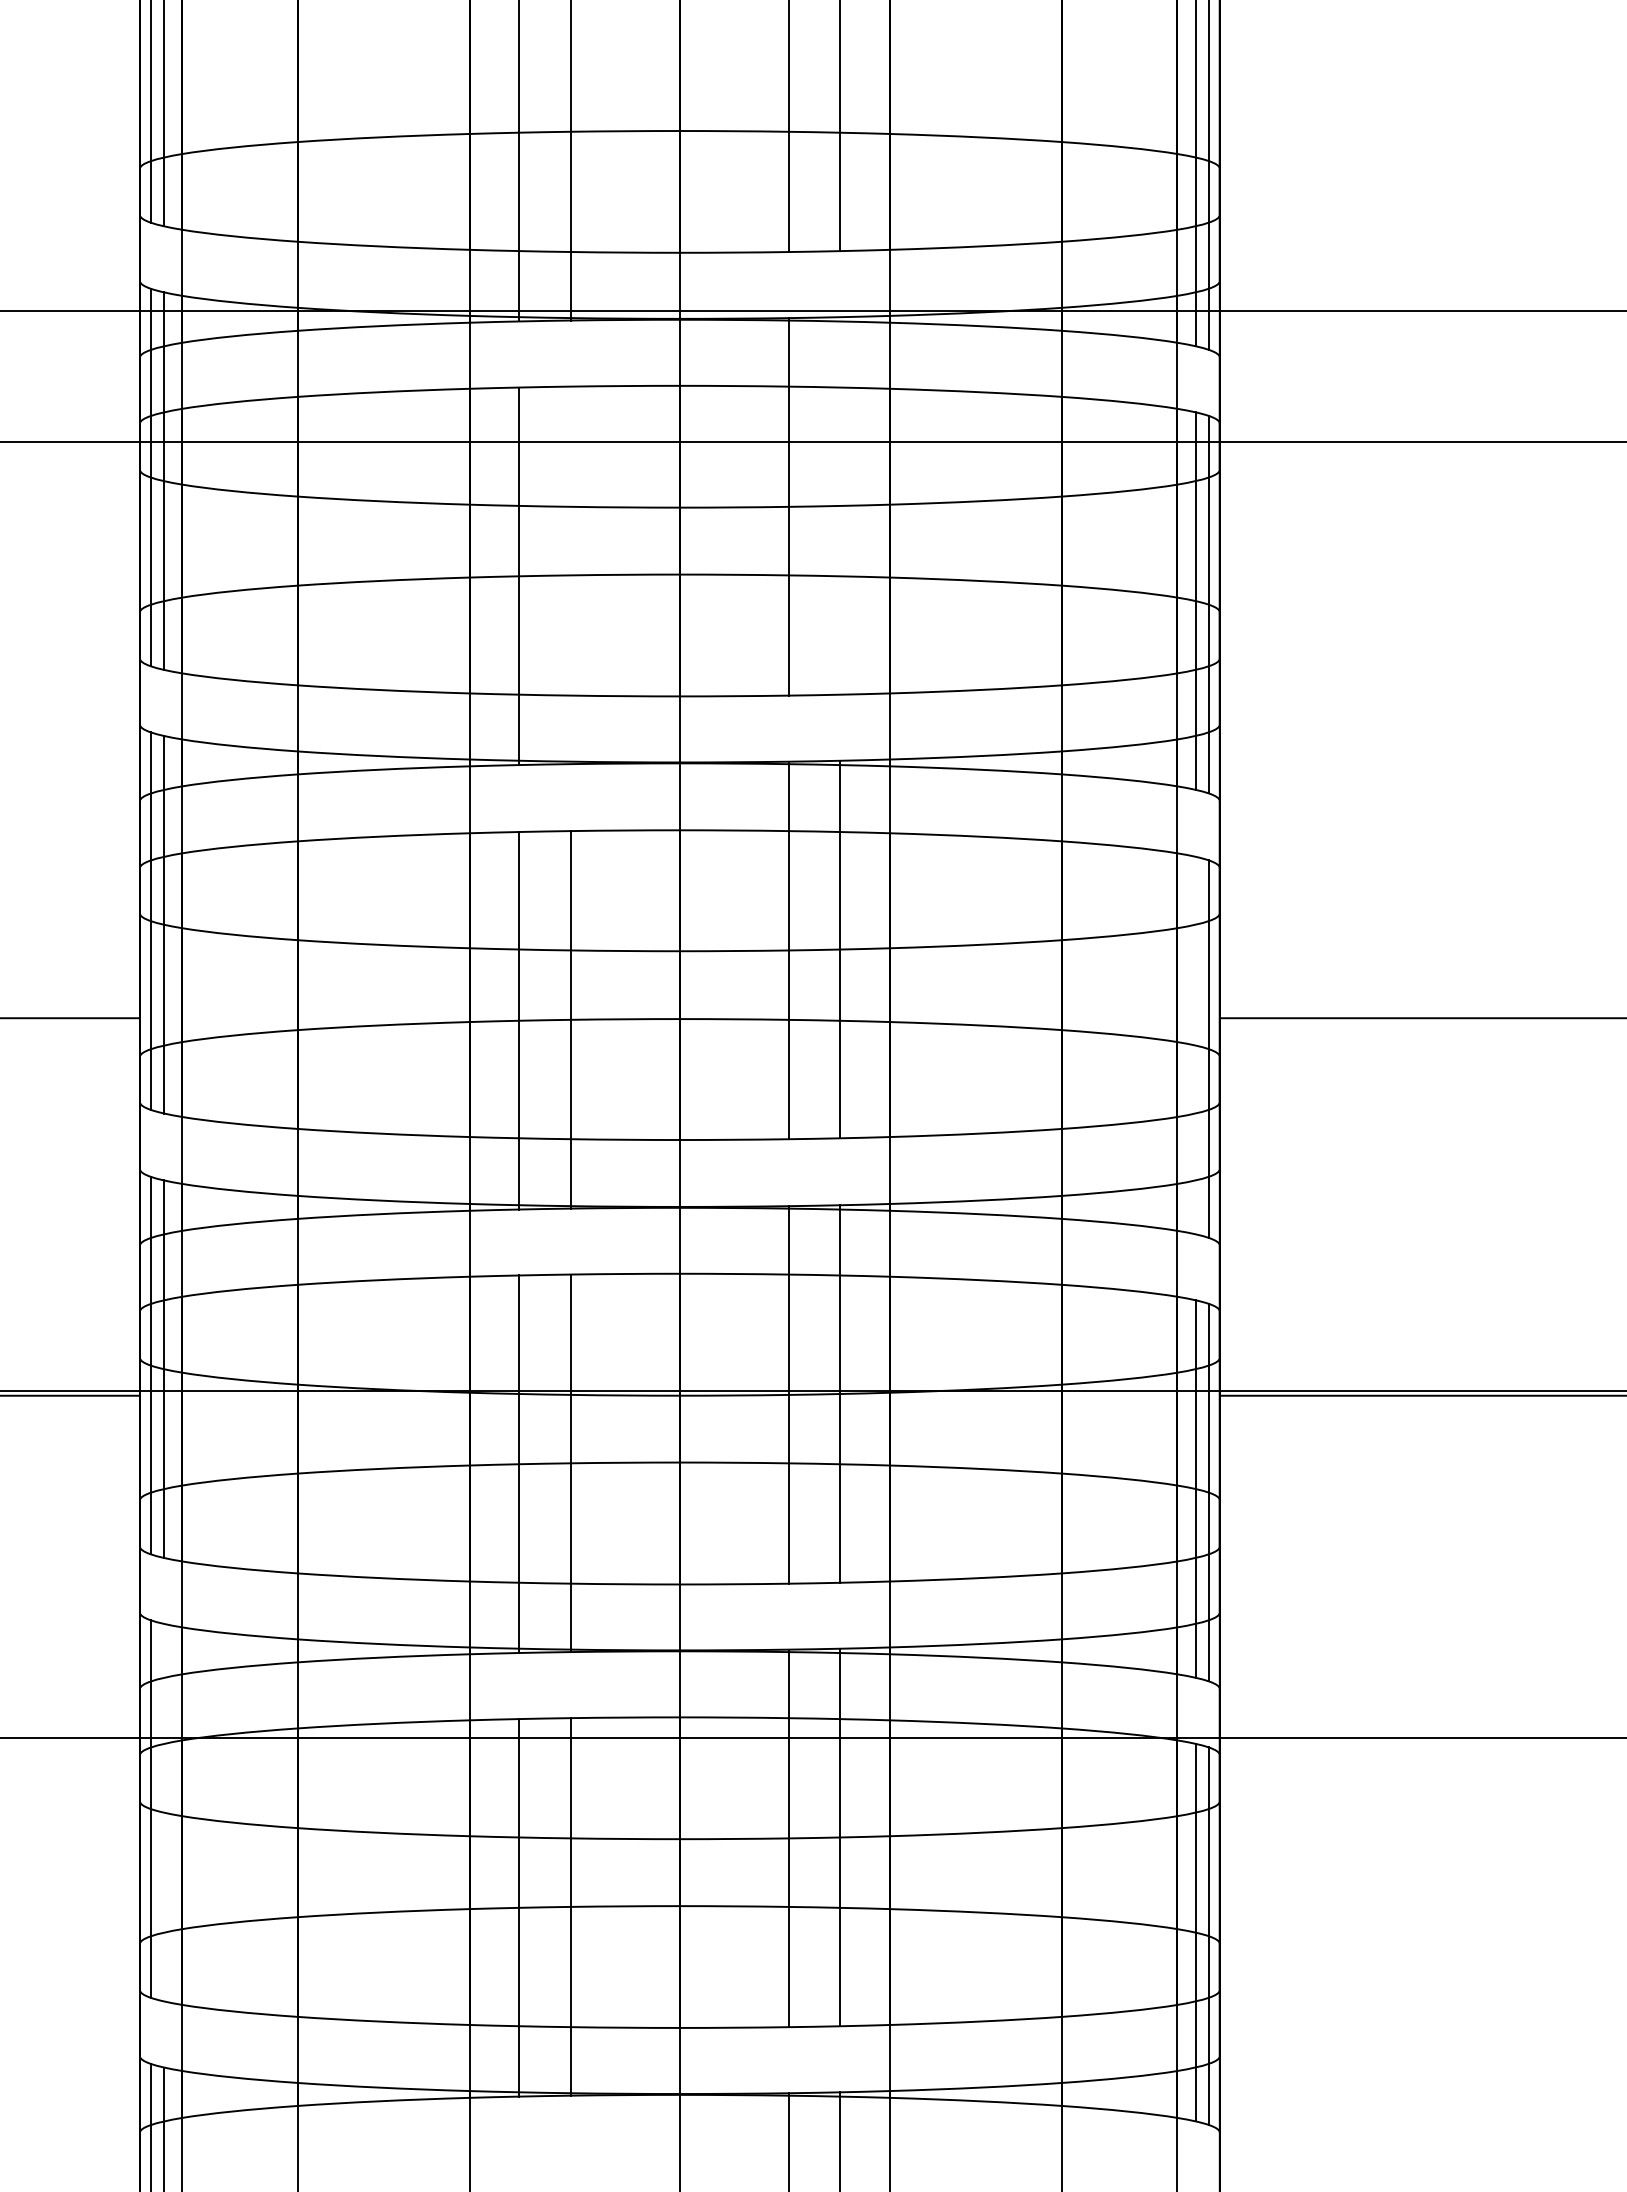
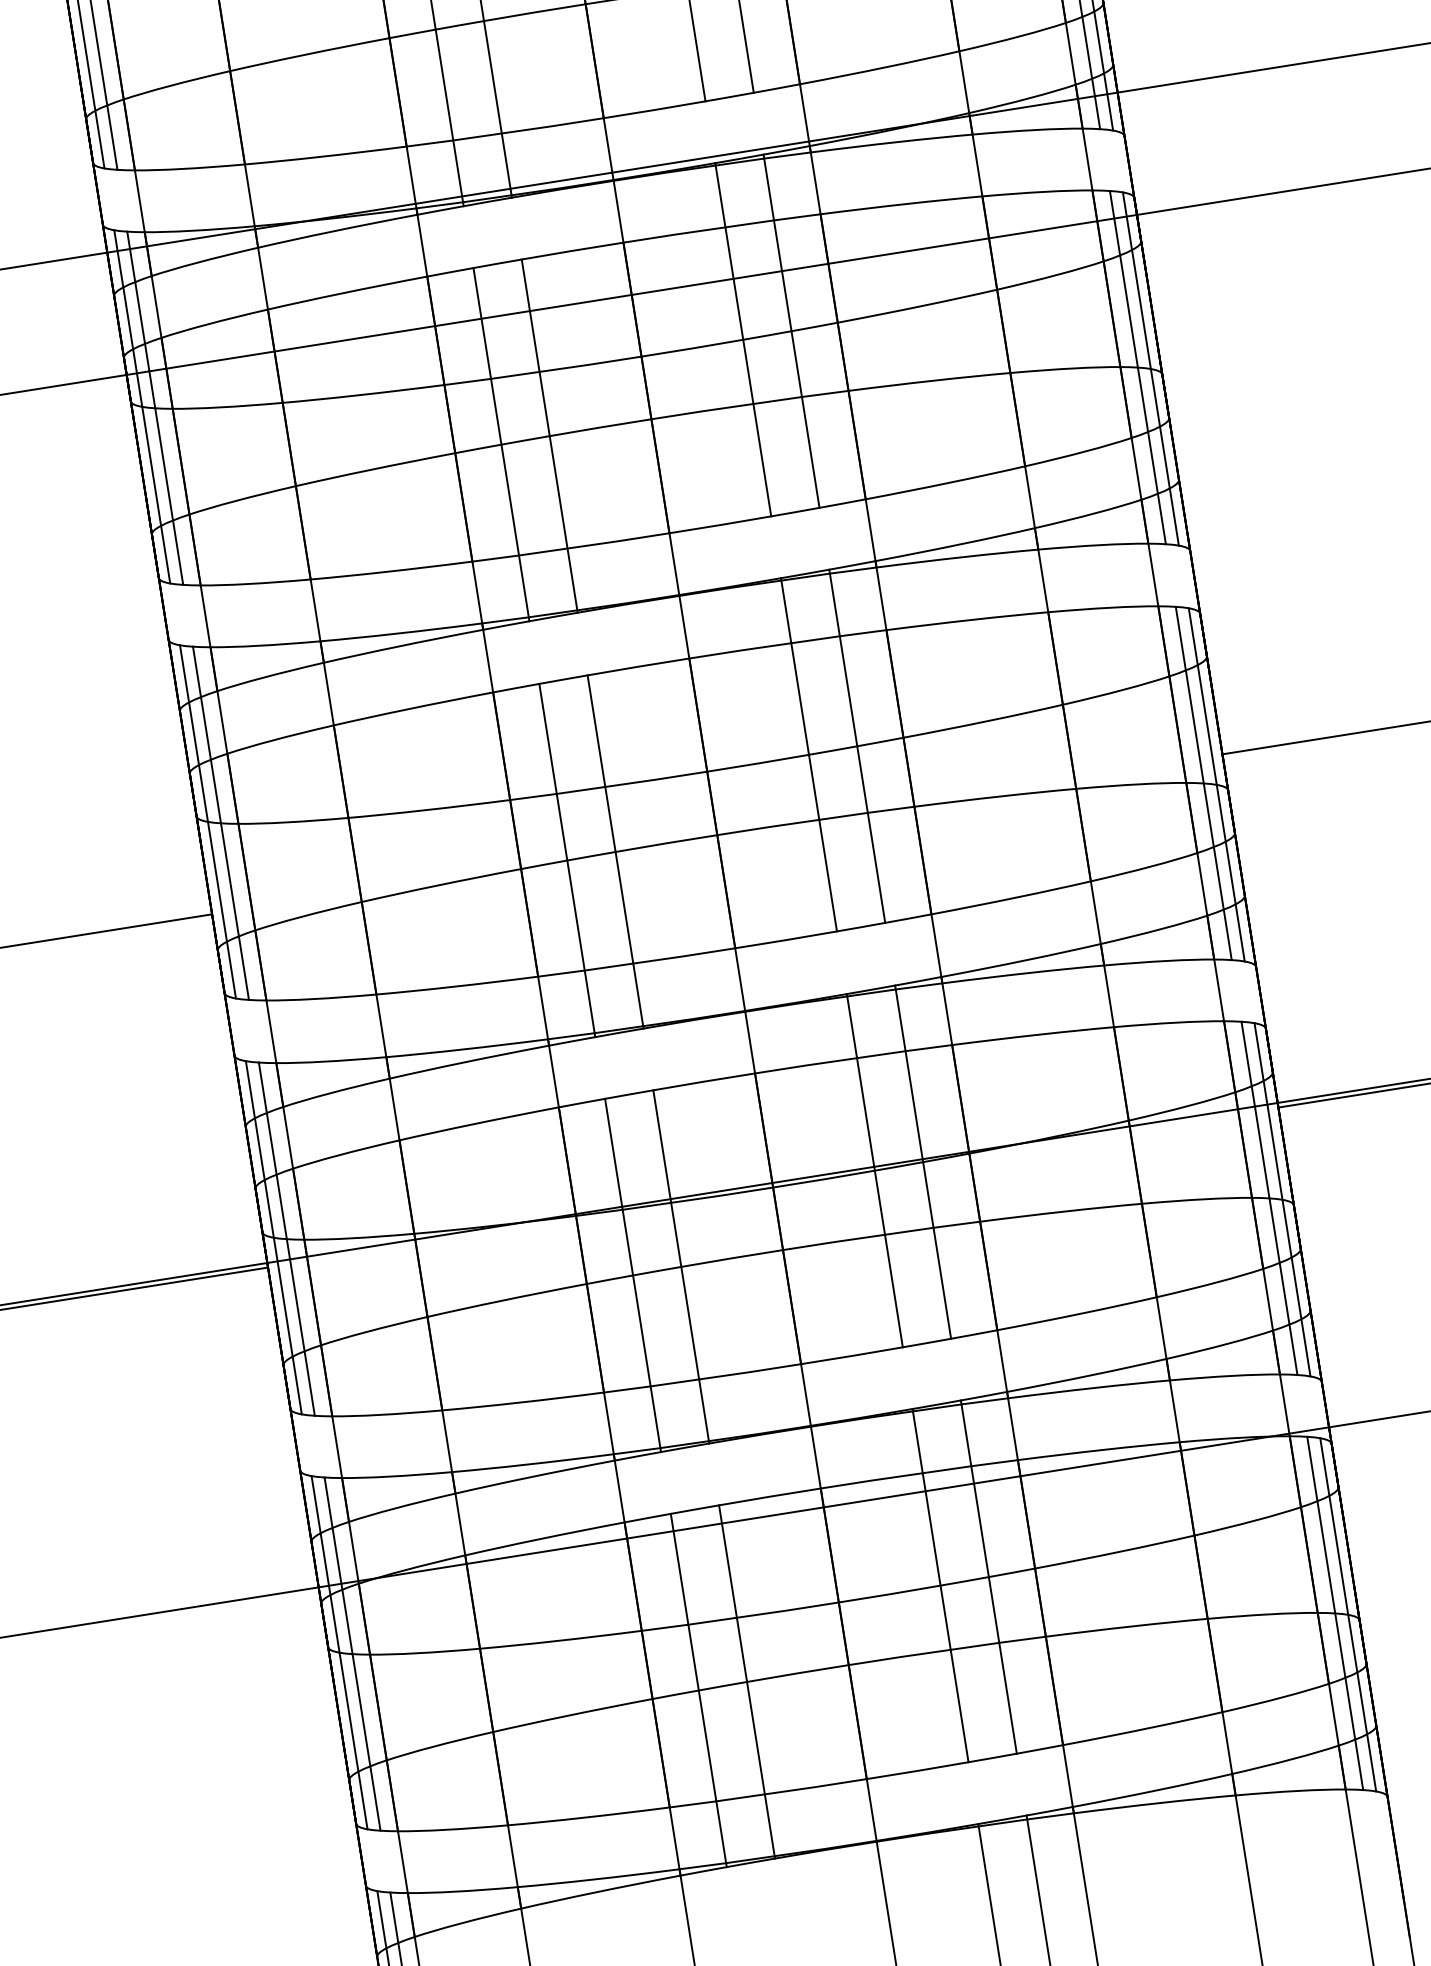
line: (840, 505) -> (791, 330), added
line: (570, 575) -> (549, 436), added
line: (1195, 1045) -> (1203, 783), added
line: (164, 1812) -> (352, 1653), added

